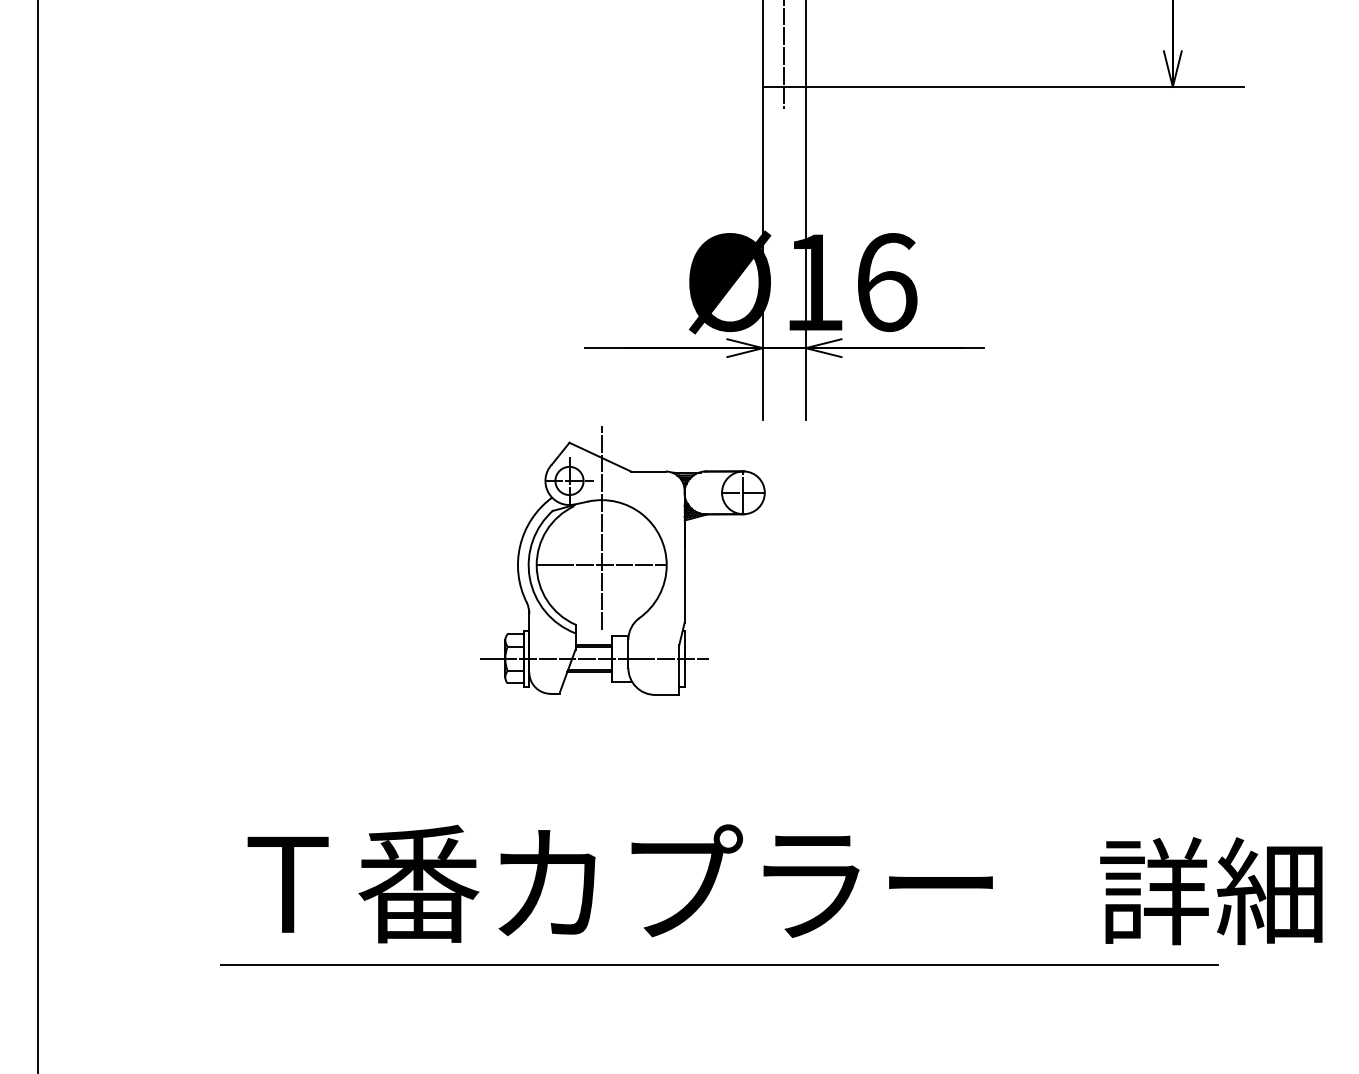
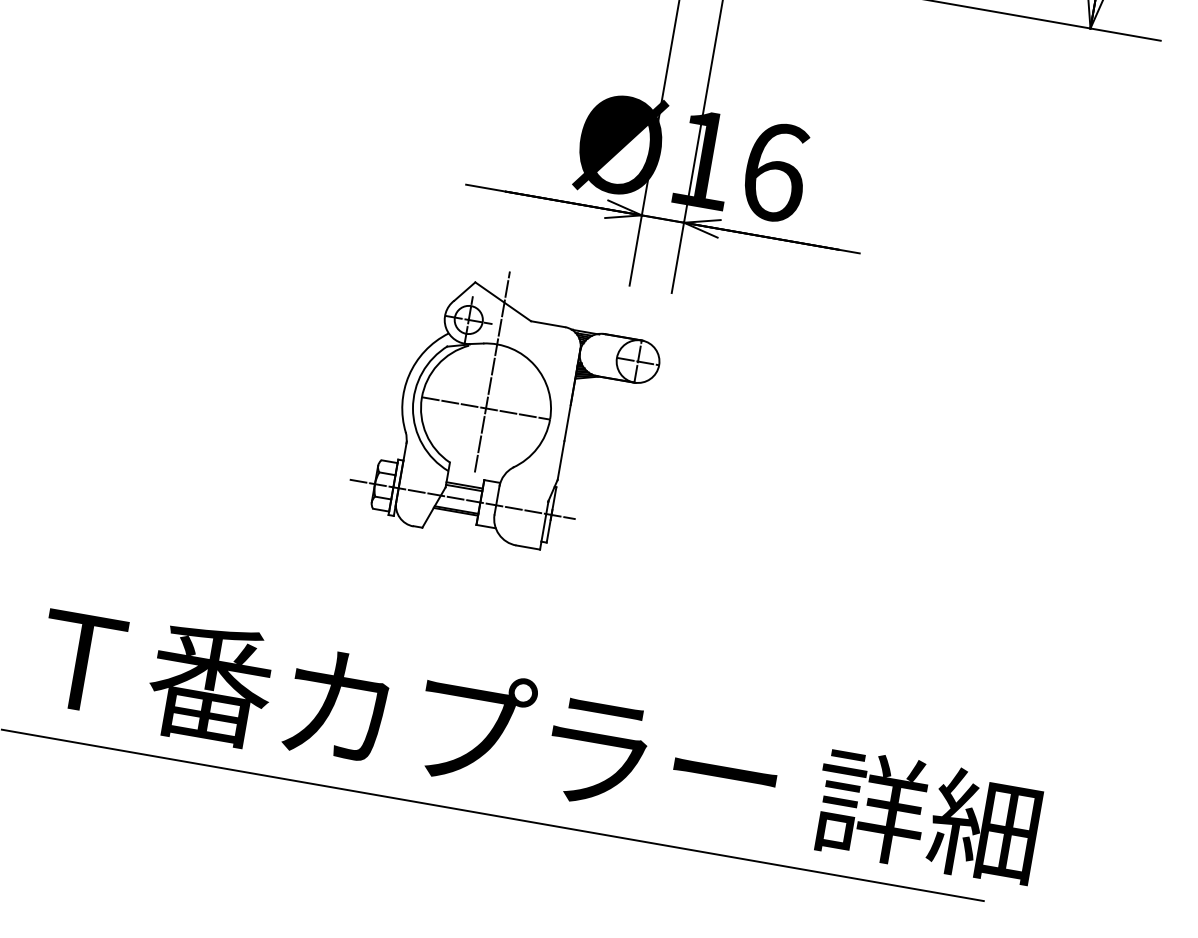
part: (622, 560) -> (507, 407), moved
text: (1211, 891) -> (927, 816), moved

